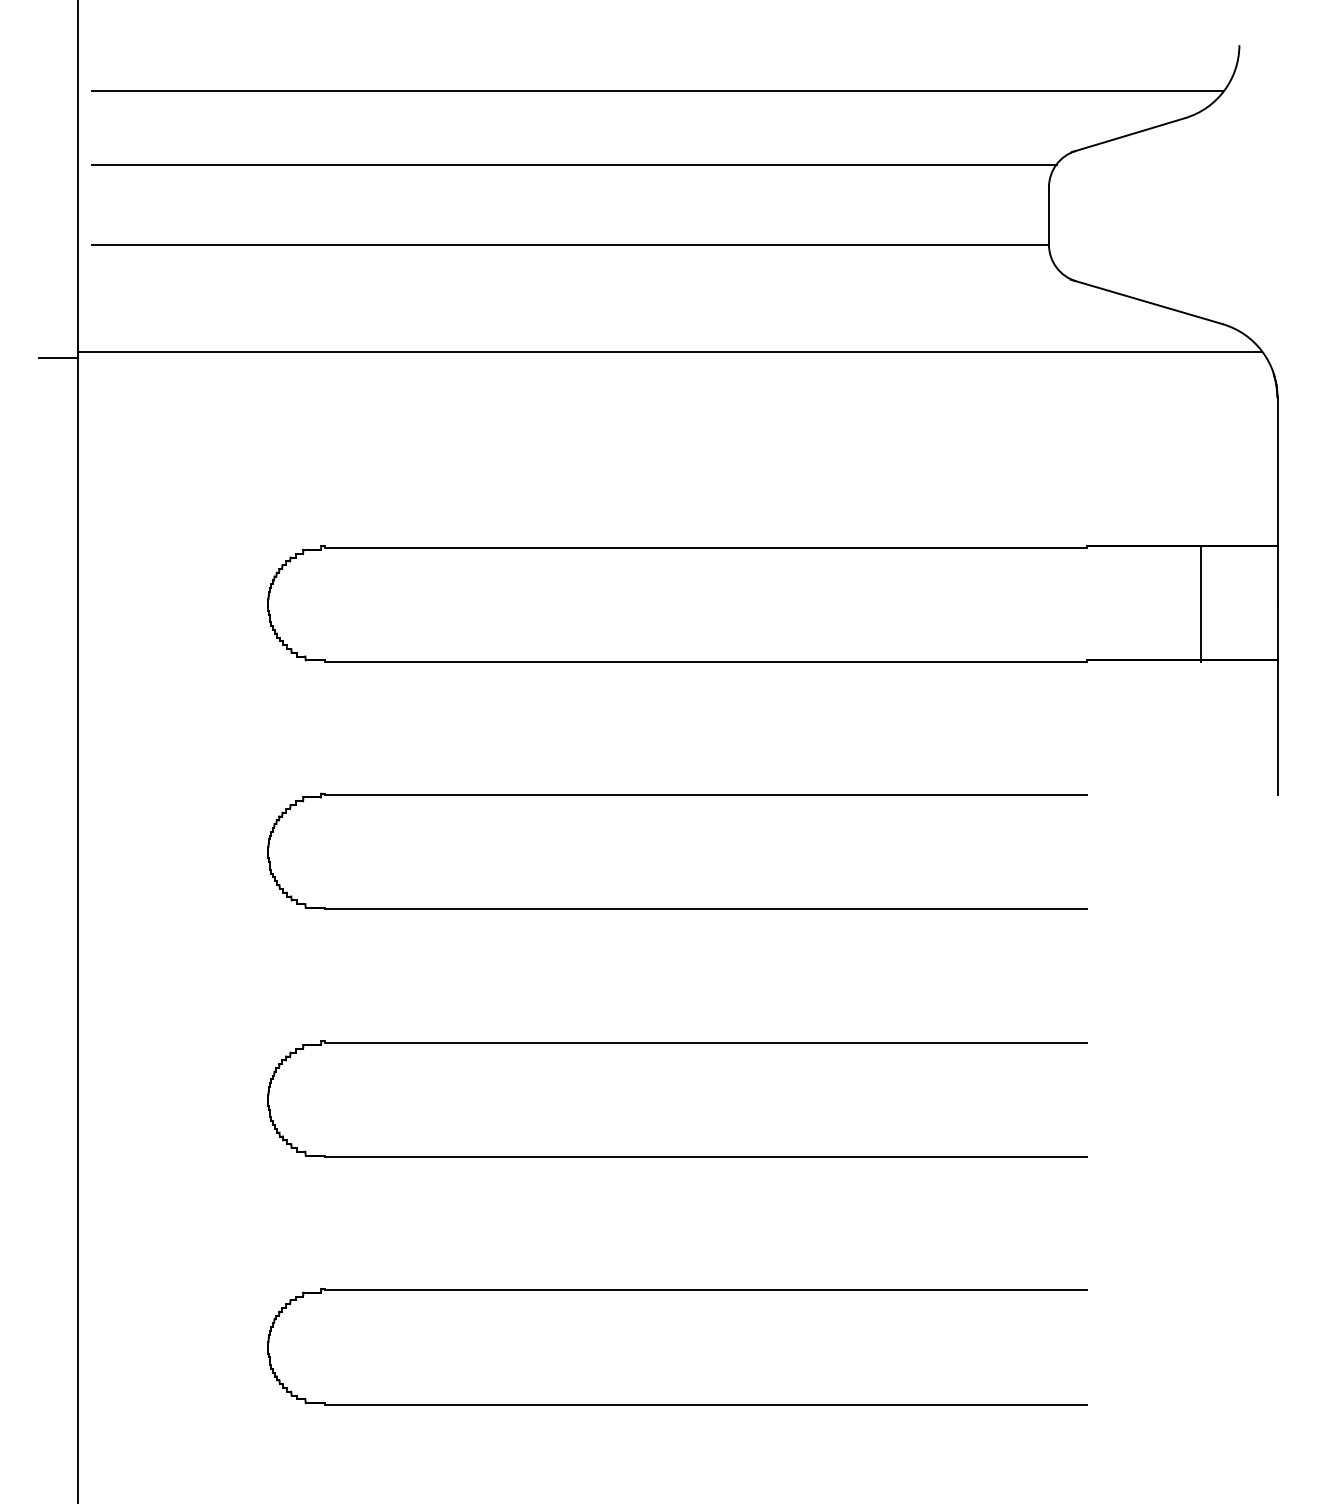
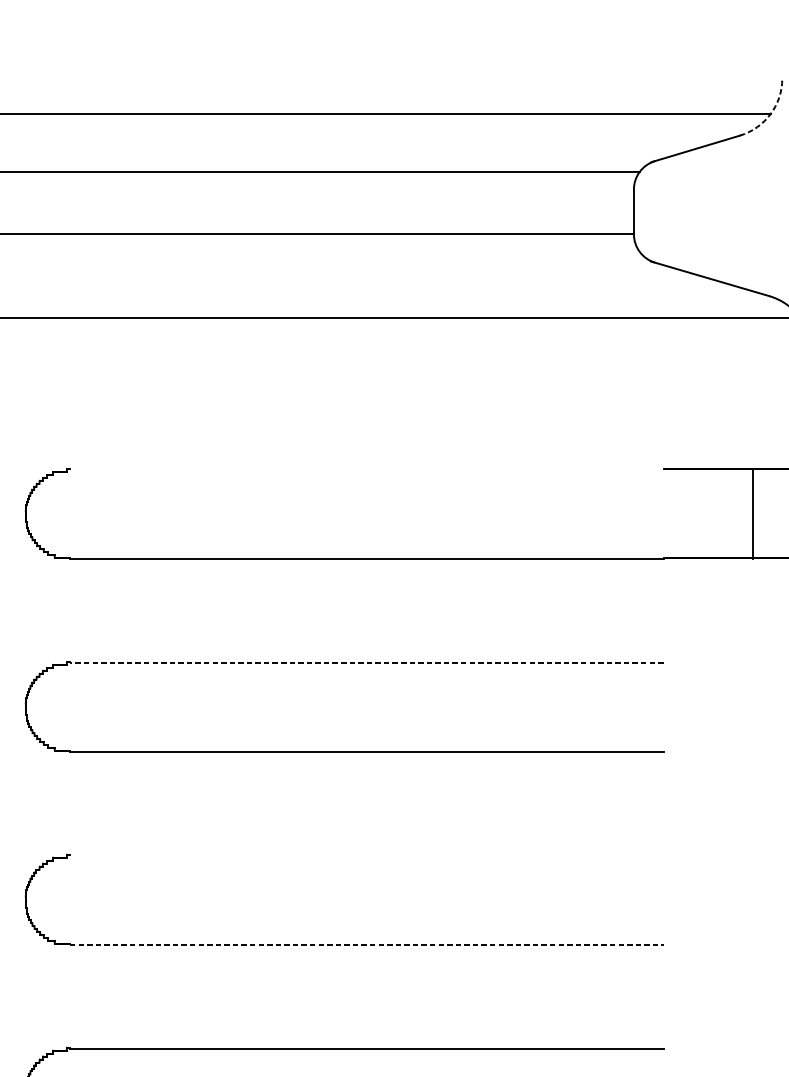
arc: (1224, 90) -> (770, 114), solid -> dashed
line: (706, 547) -> (367, 470), removed
line: (706, 795) -> (367, 663), solid -> dashed
line: (706, 1042) -> (367, 855), removed
line: (706, 1157) -> (367, 945), solid -> dashed

